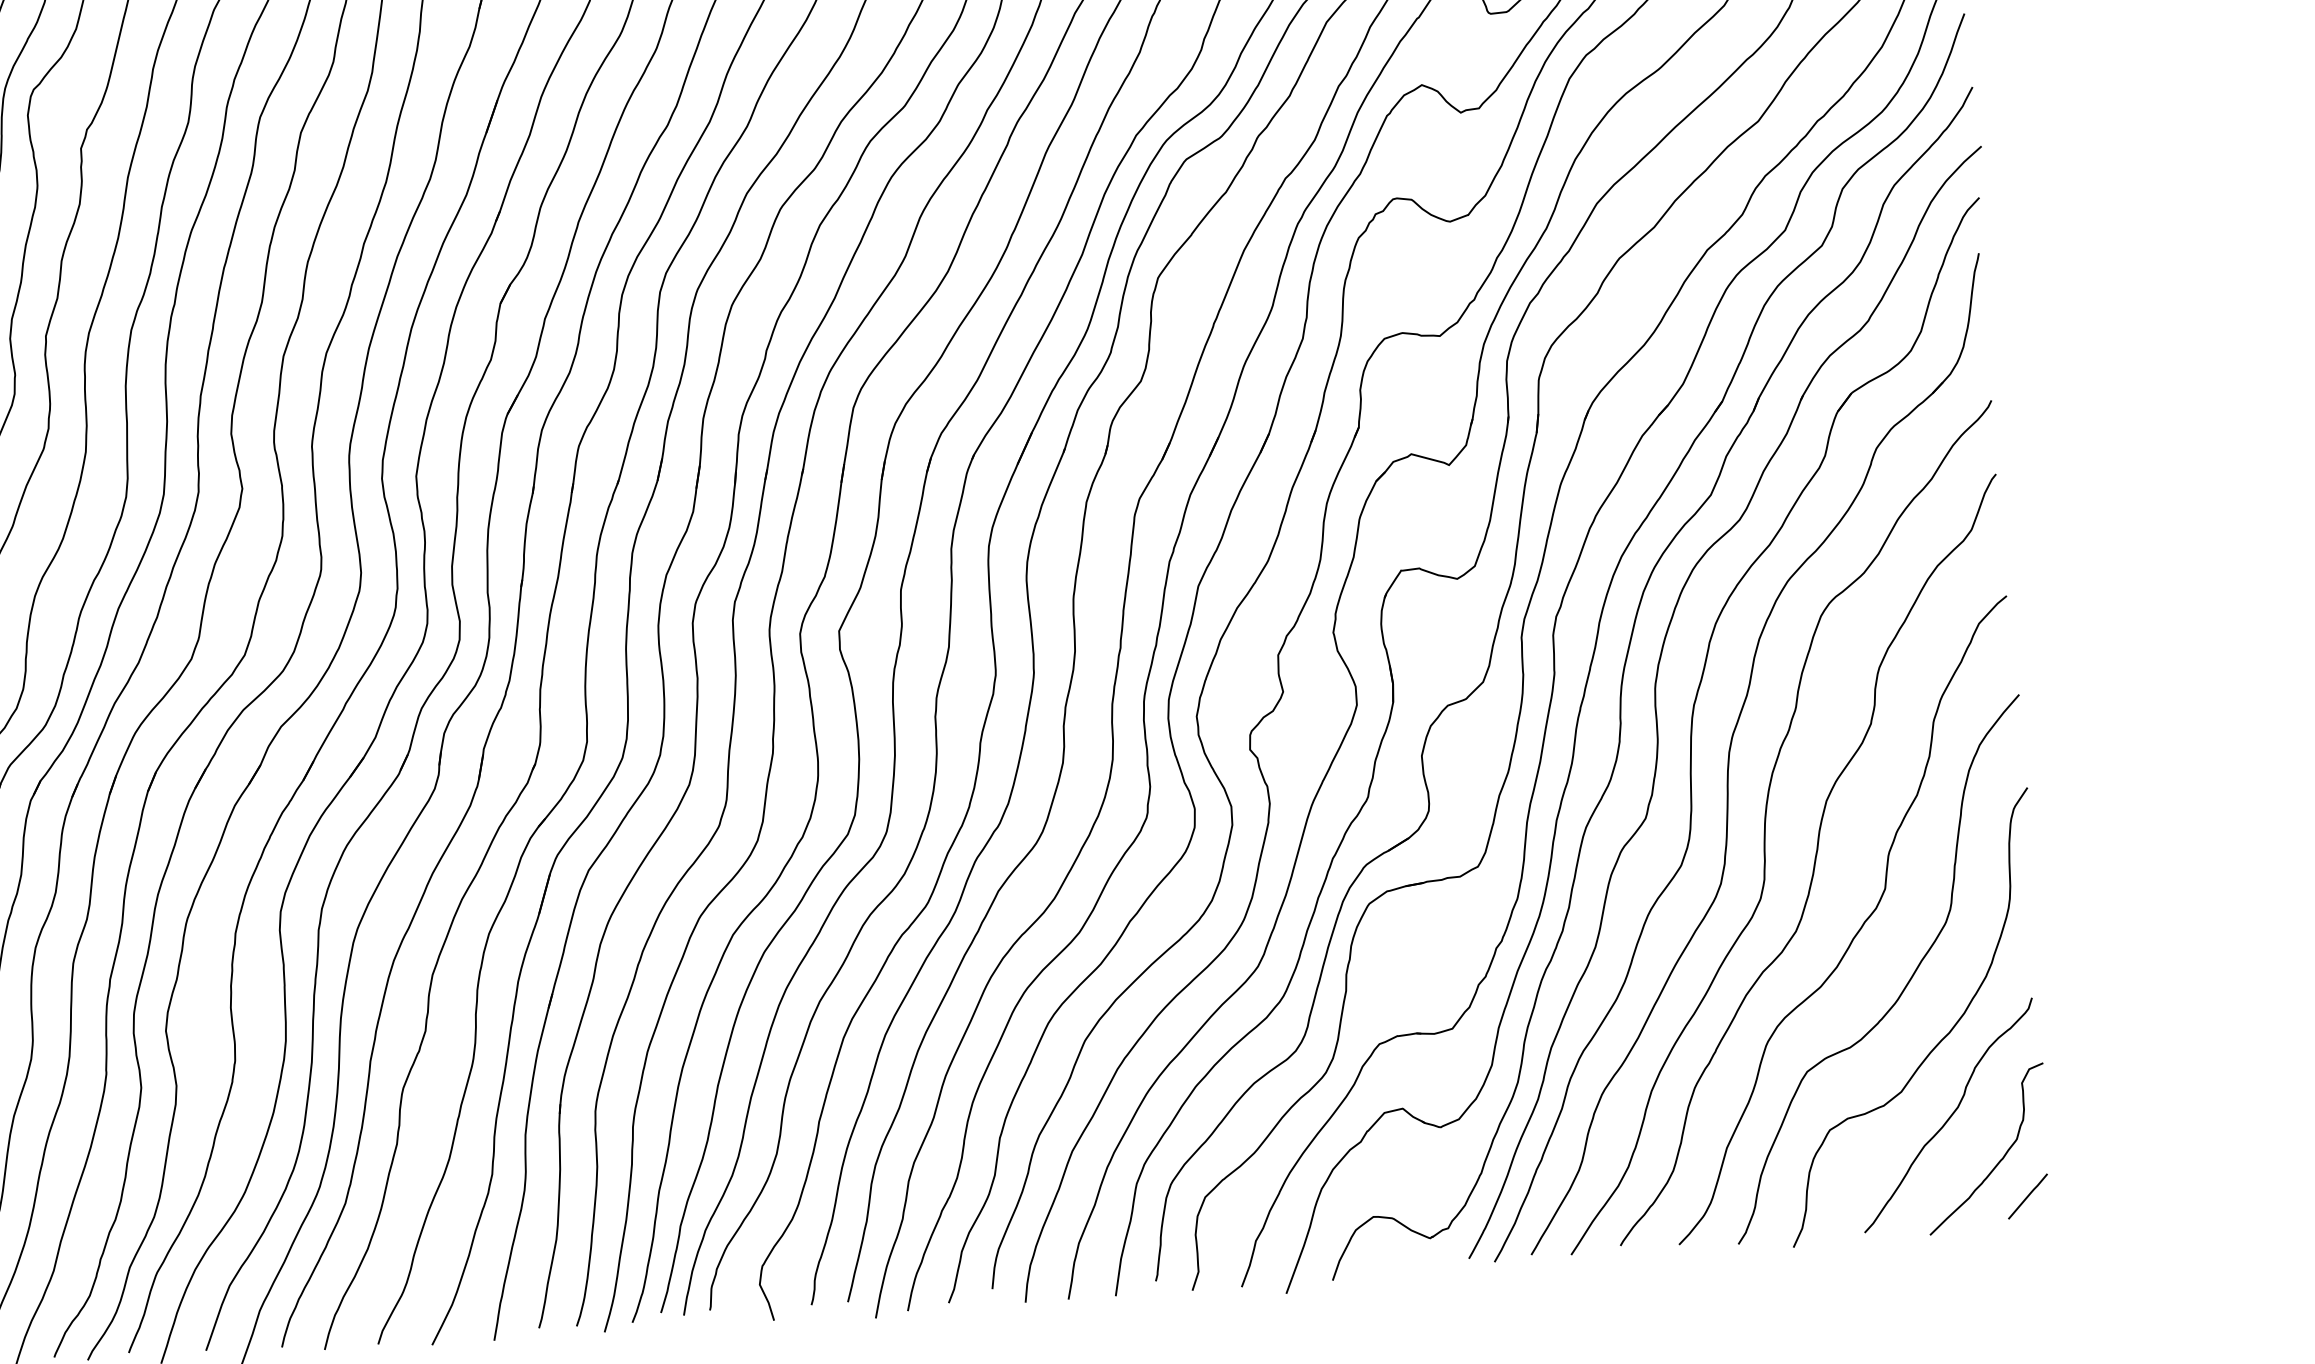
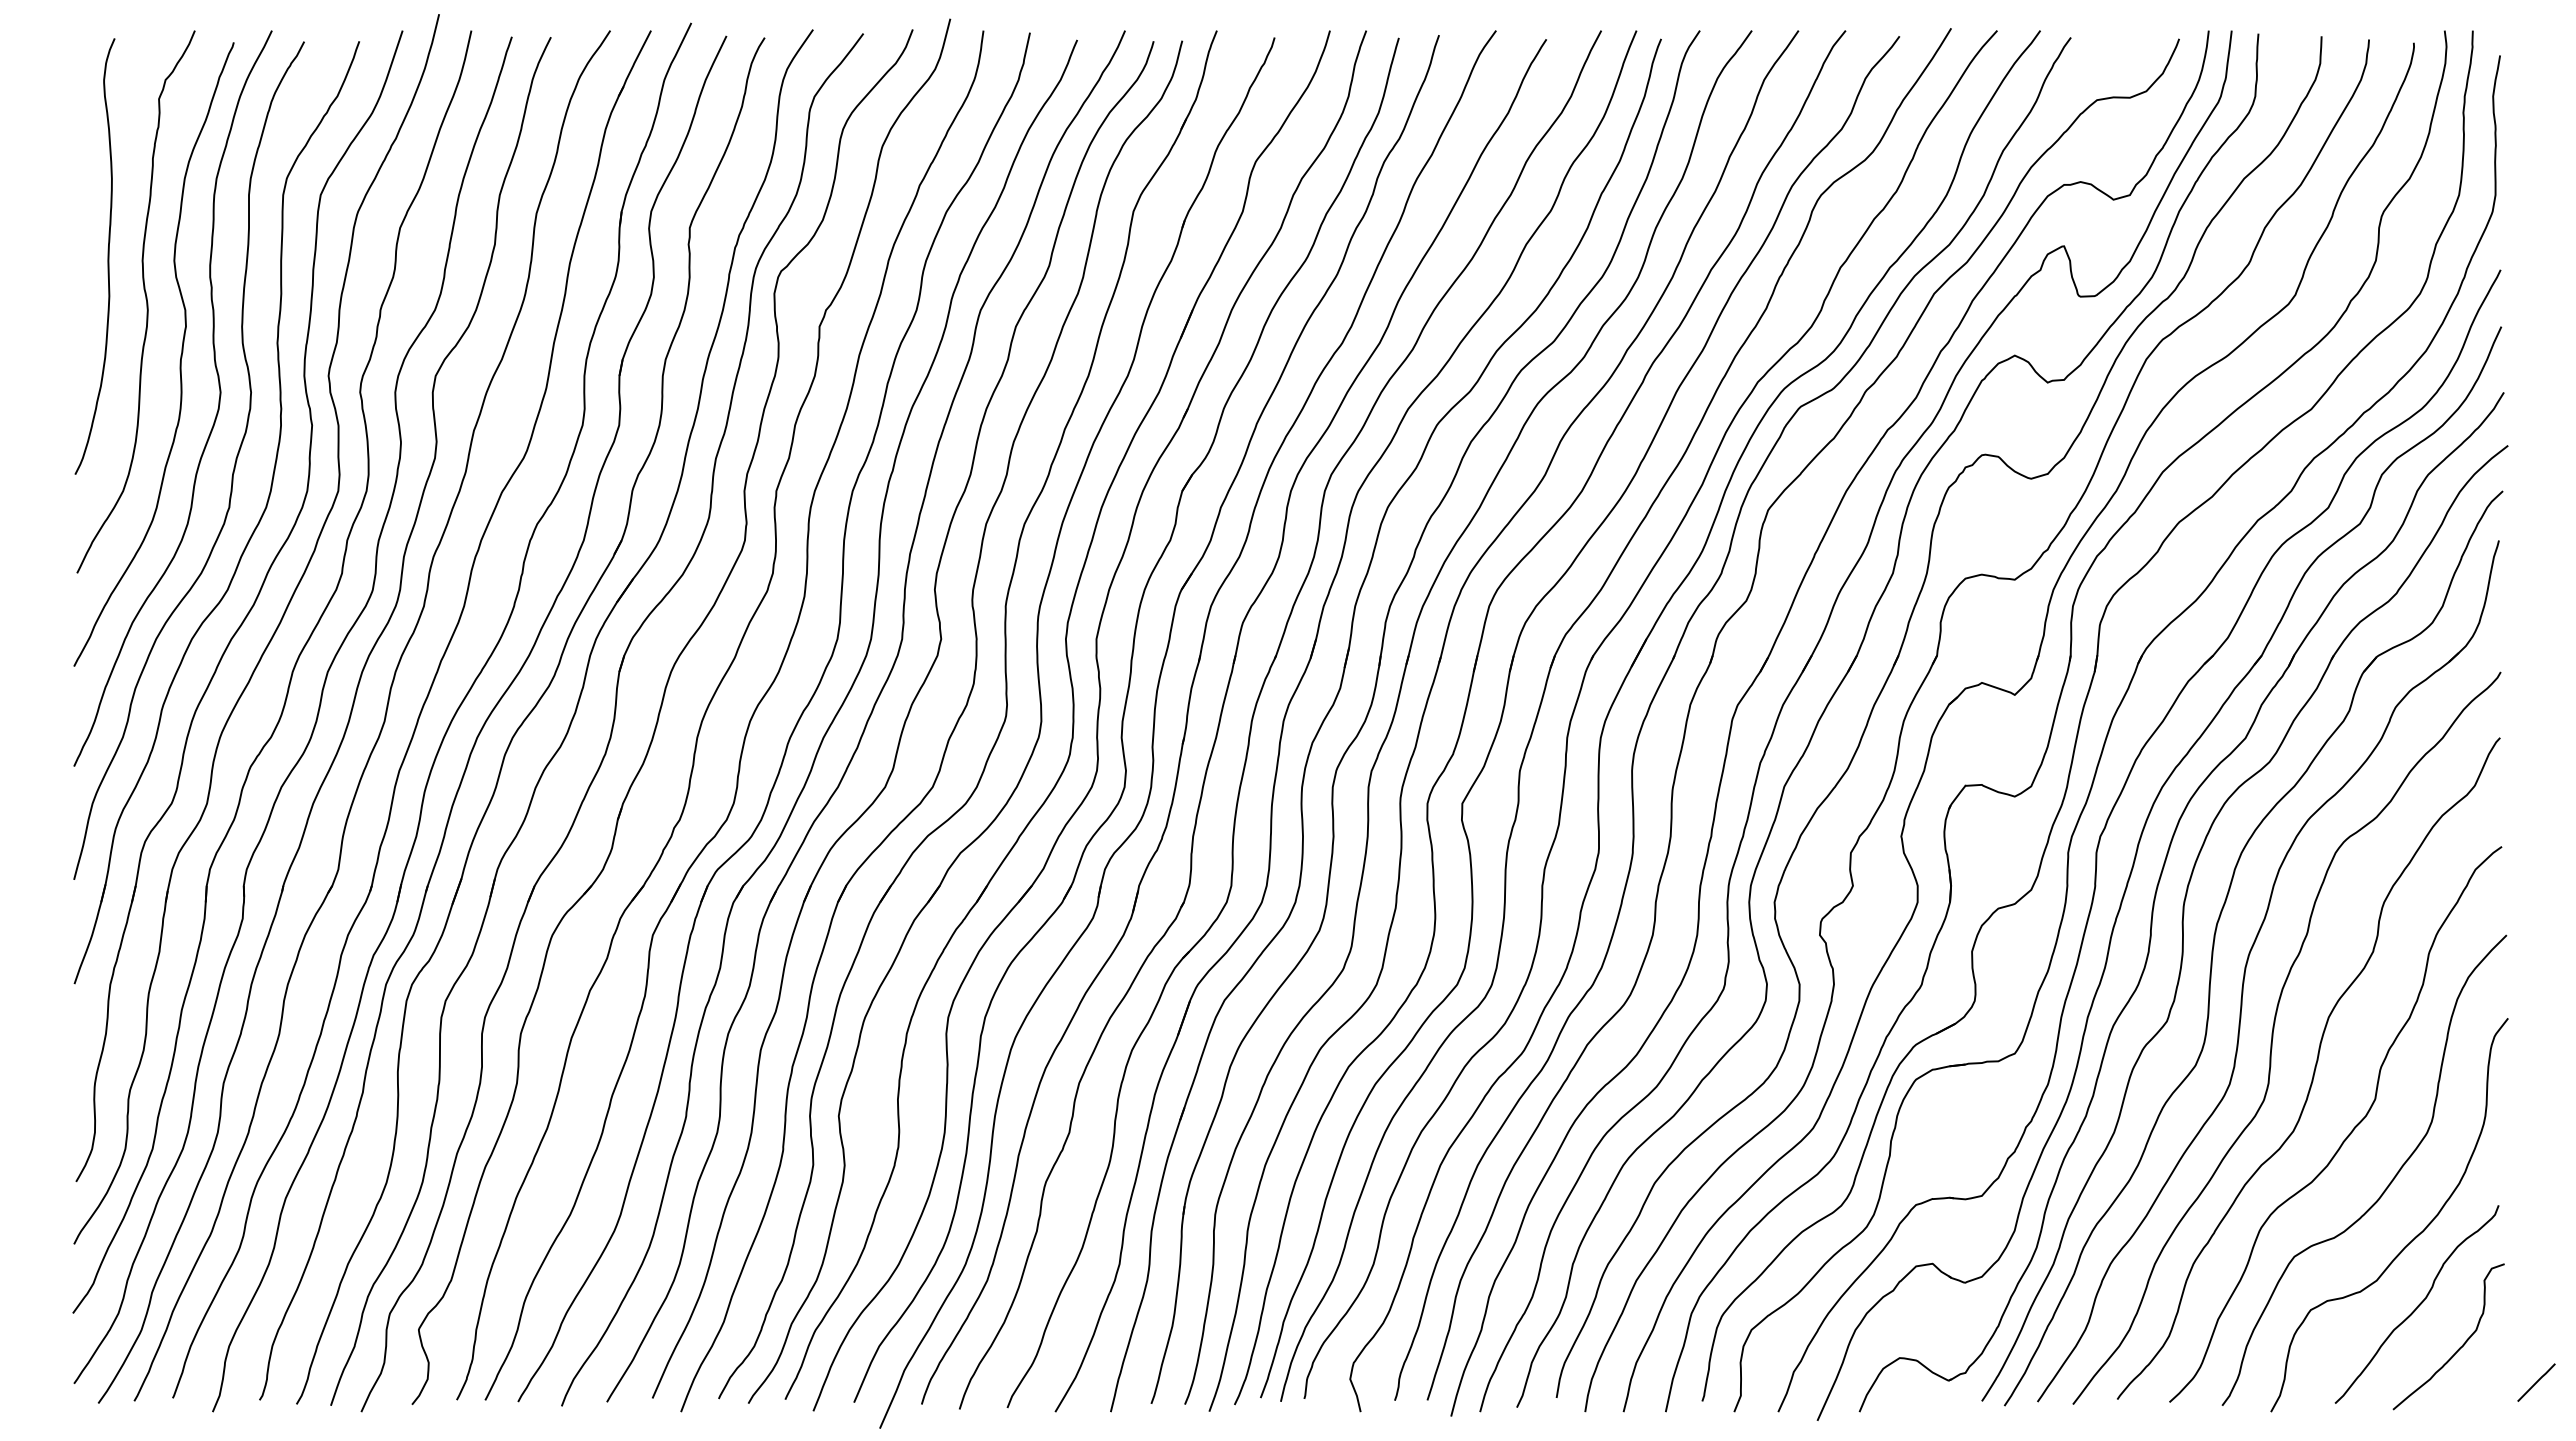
line: (2027, 1196) -> (2536, 1382), moved

